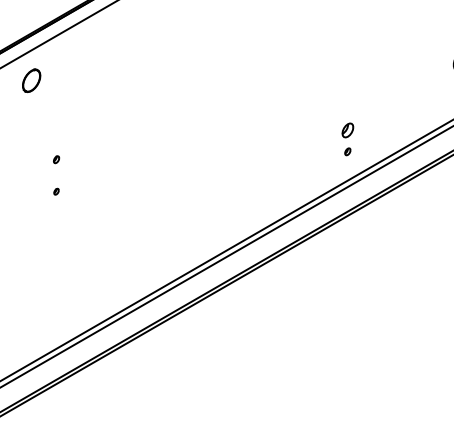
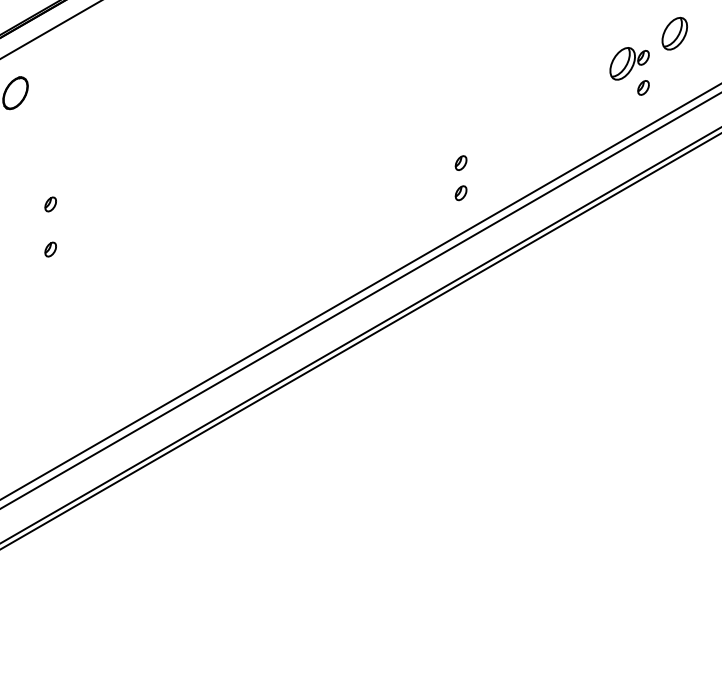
part: (347, 129) -> (460, 162), size x0.71
part: (347, 151) -> (460, 193), size x1.43
part: (56, 159) -> (50, 204), size x1.43
part: (56, 191) -> (50, 249), size x1.67

